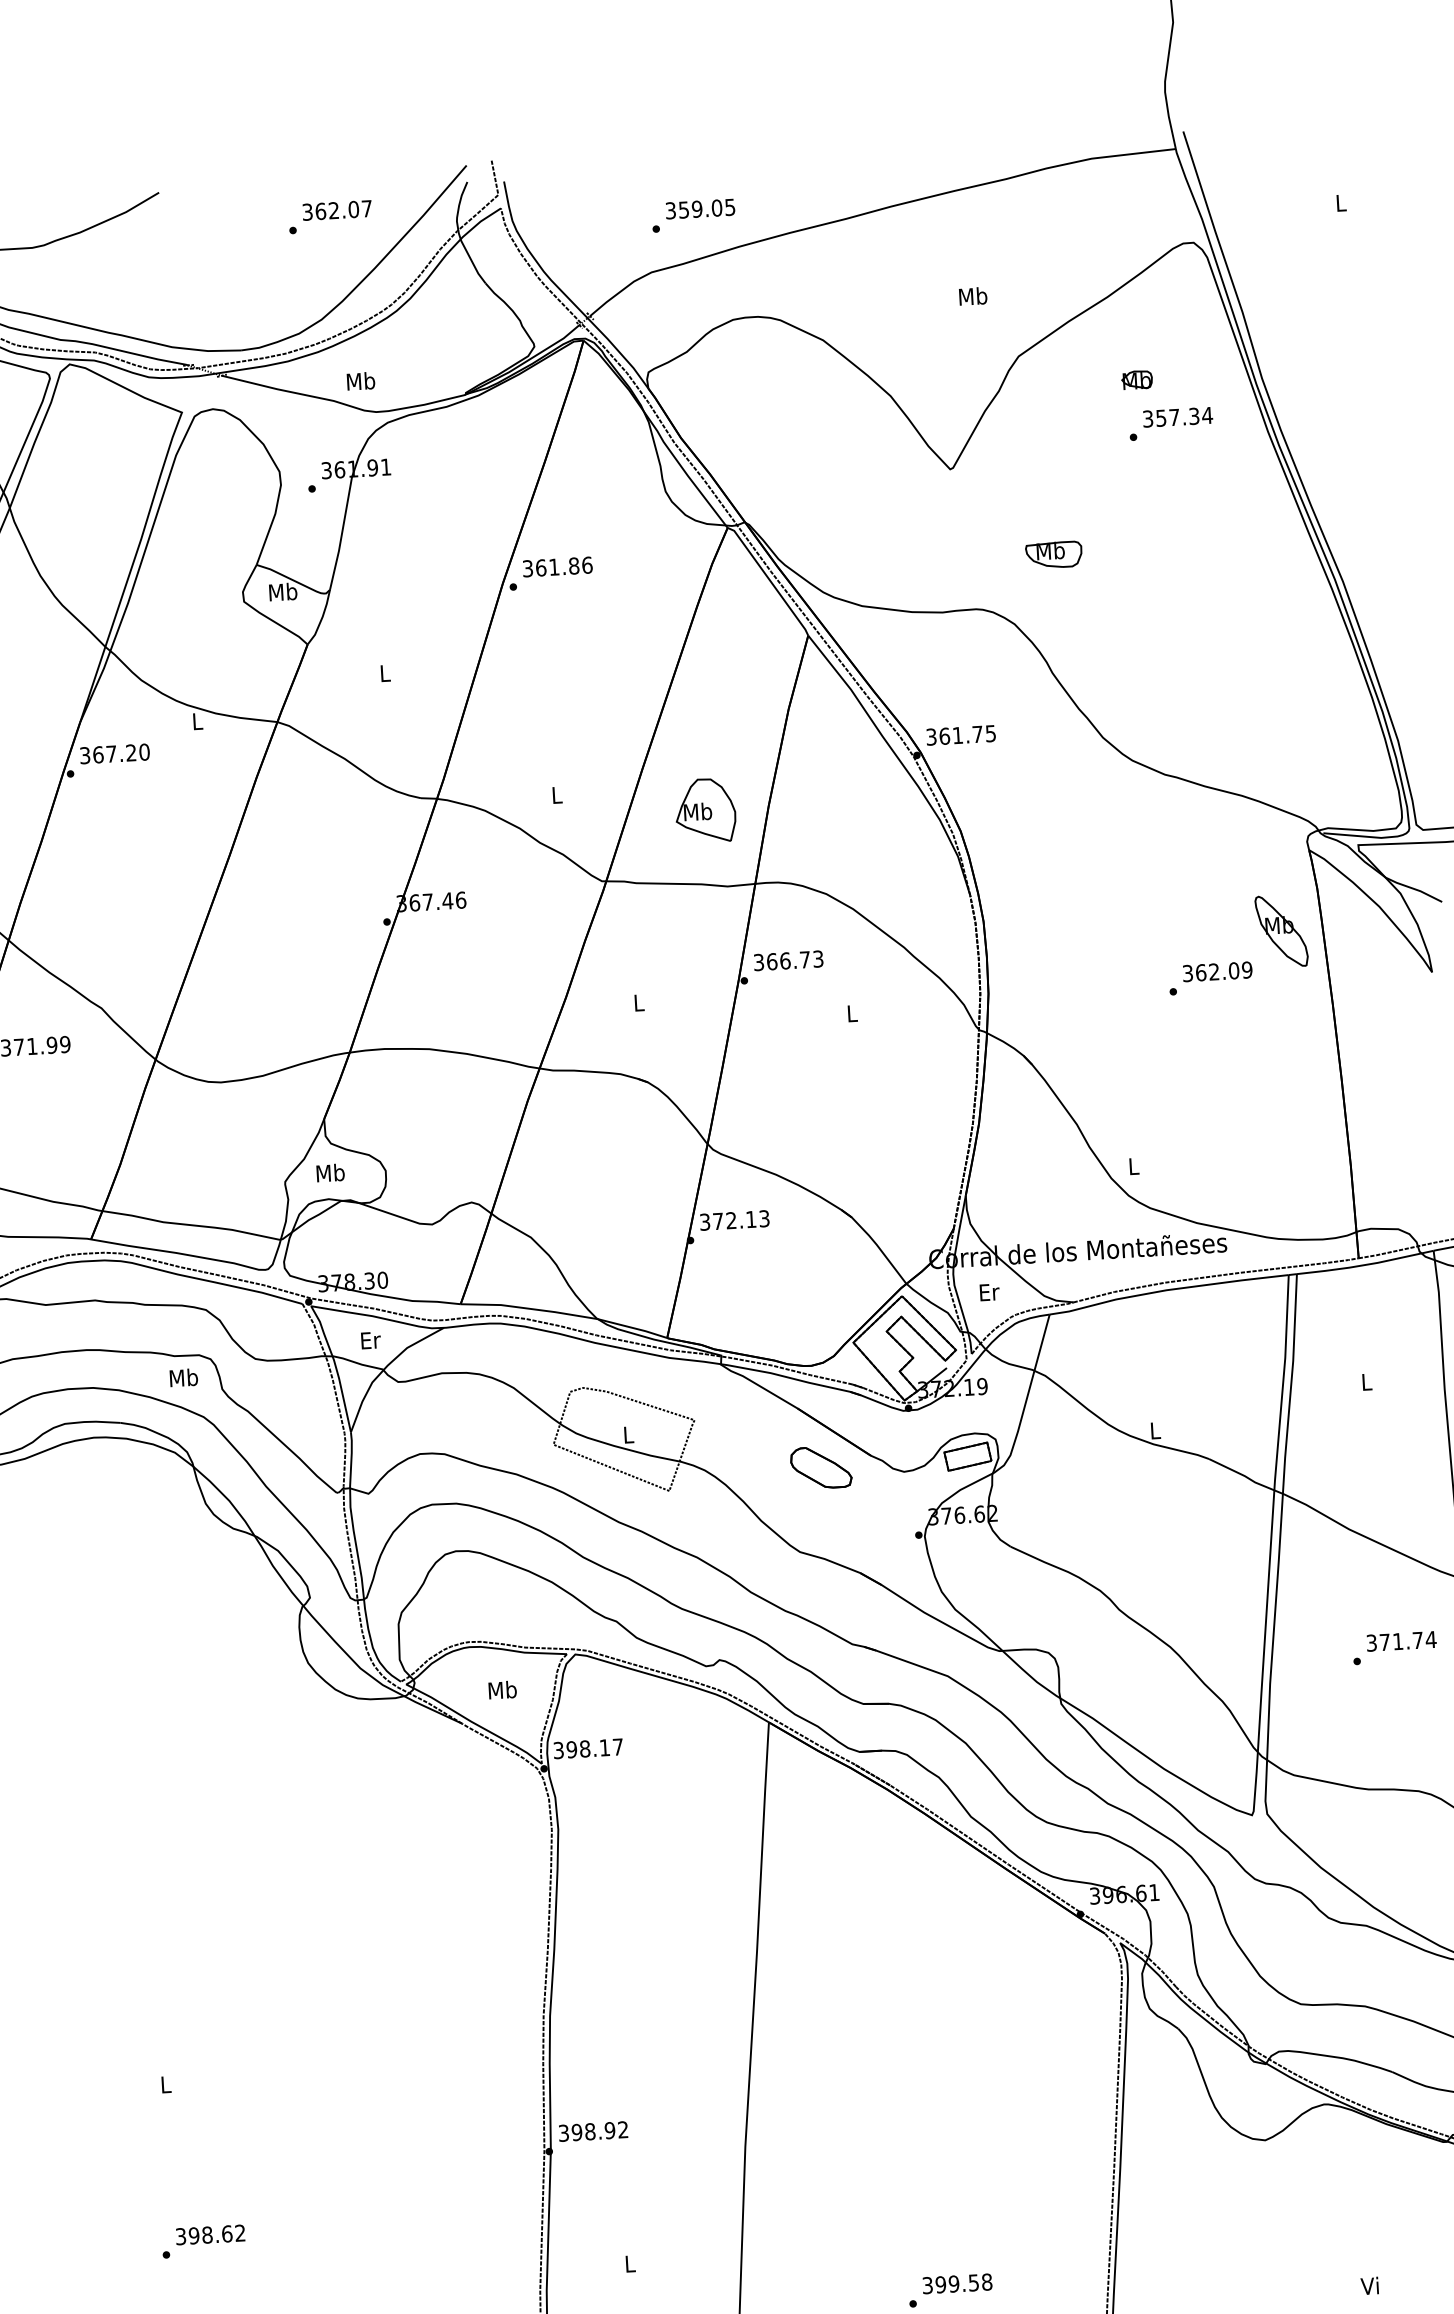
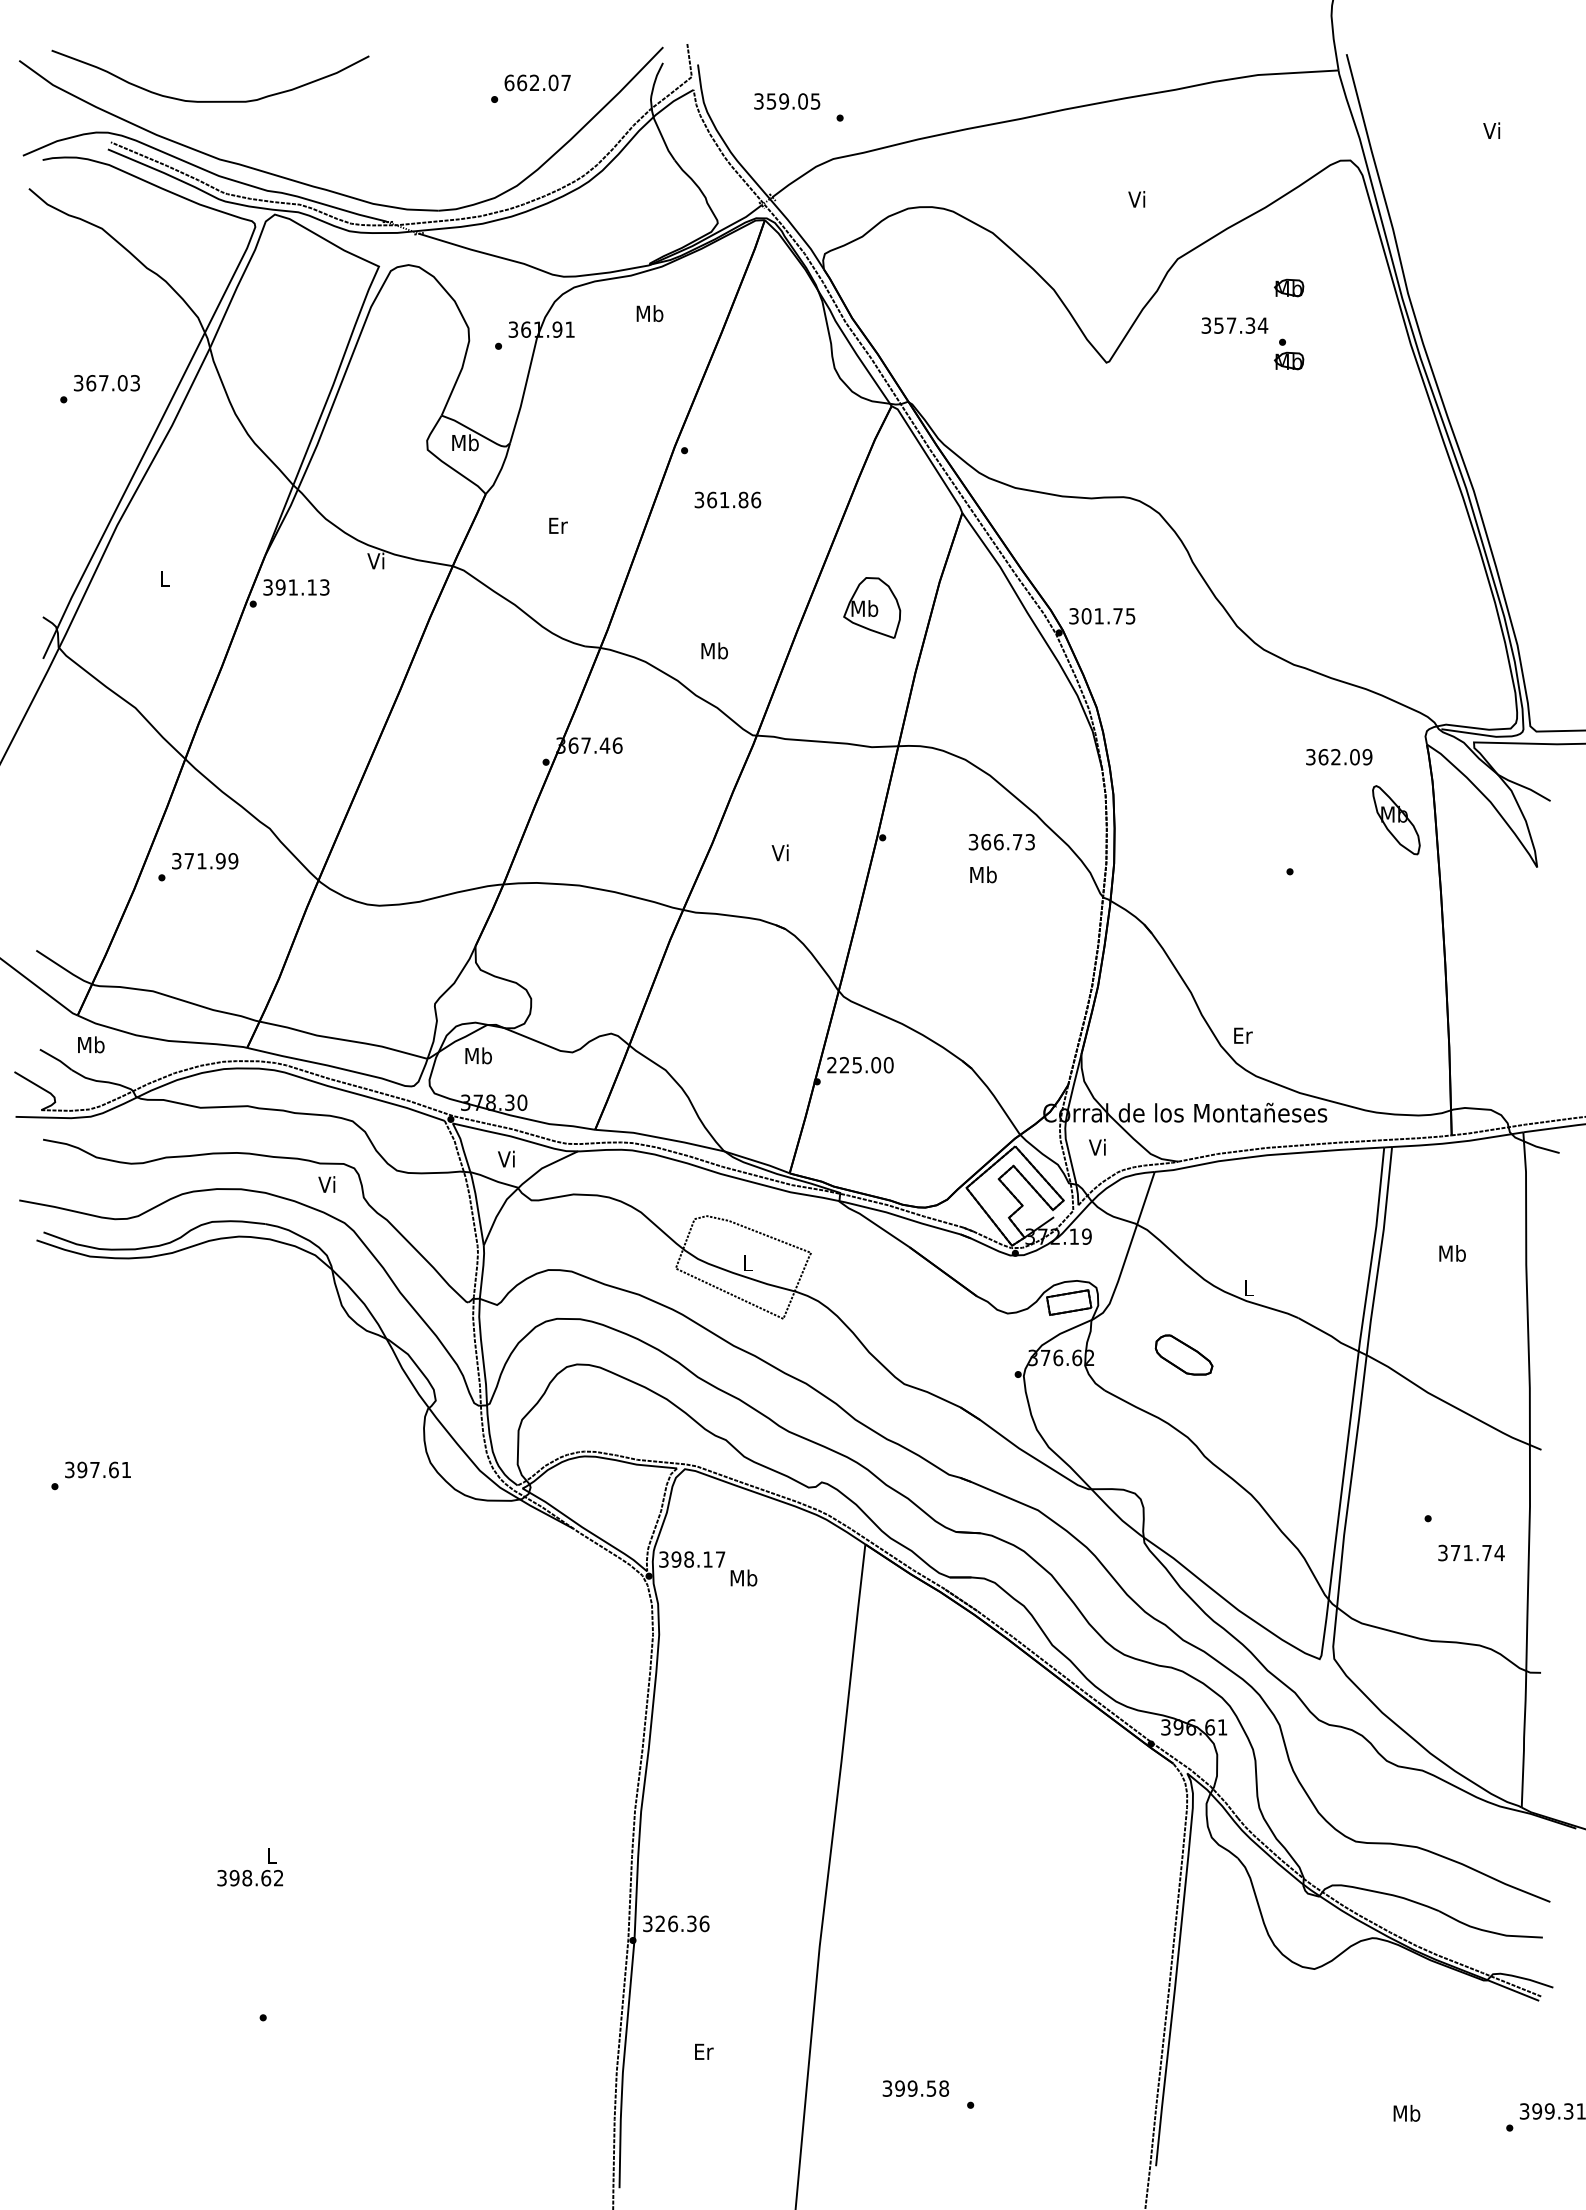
text: (1339, 202) -> (1491, 130), L -> Vi
text: (700, 209) -> (787, 101), moved
text: (307, 211) -> (509, 82), 362.07 -> 662.07
text: (972, 296) -> (1137, 199), Mb -> Vi
text: (360, 381) -> (649, 313), moved
text: (1177, 417) -> (1234, 325), moved
part: (1140, 456) -> (1288, 360), added
part: (1053, 554) -> (1200, 449), removed
text: (557, 566) -> (727, 499), moved
text: (385, 673) -> (558, 525), L -> Er
text: (196, 720) -> (375, 560), L -> Vi
text: (944, 736) -> (1086, 616), 361.75 -> 301.75
text: (121, 753) -> (302, 587), 367.20 -> 391.13
text: (556, 794) -> (714, 650), L -> Mb
part: (705, 810) -> (872, 607), moved
text: (788, 961) -> (1001, 842), moved
text: (1217, 972) -> (1339, 757), moved
text: (637, 1002) -> (779, 852), L -> Vi
text: (852, 1013) -> (983, 874), L -> Mb
text: (1134, 1166) -> (1243, 1035), L -> Er
text: (330, 1172) -> (478, 1055), moved
text: (734, 1220) -> (860, 1065), 372.13 -> 225.00
text: (989, 1291) -> (1098, 1146), Er -> Vi
text: (370, 1339) -> (507, 1158), Er -> Vi
text: (183, 1377) -> (327, 1184), Mb -> Vi
text: (1366, 1382) -> (1452, 1253), L -> Mb
part: (820, 1467) -> (1183, 1354), moved
text: (1401, 1640) -> (1471, 1552), moved
text: (502, 1689) -> (743, 1577), moved
text: (600, 2130) -> (682, 1923), 398.92 -> 326.36
text: (210, 2235) -> (250, 1878), moved
text: (630, 2263) -> (704, 2051), L -> Er
text: (957, 2283) -> (915, 2088), moved
text: (1370, 2285) -> (1406, 2112), Vi -> Mb

